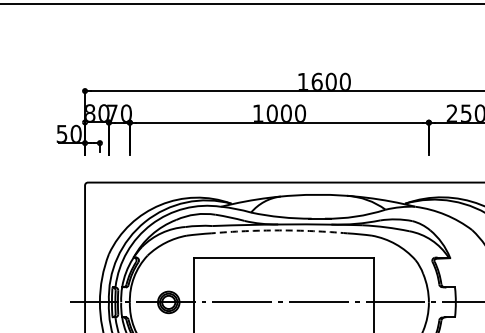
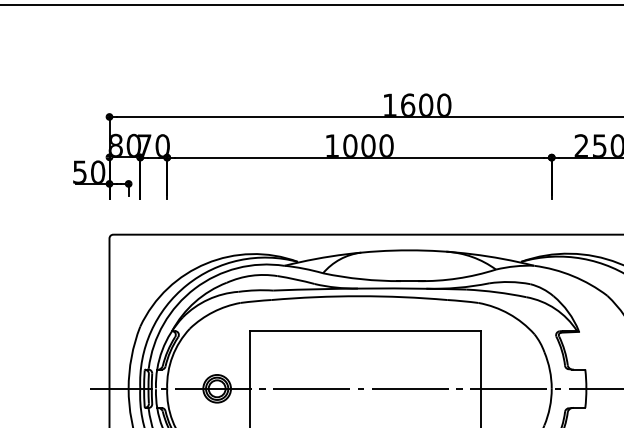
arc: (279, 230) -> (359, 296), dashed -> solid

